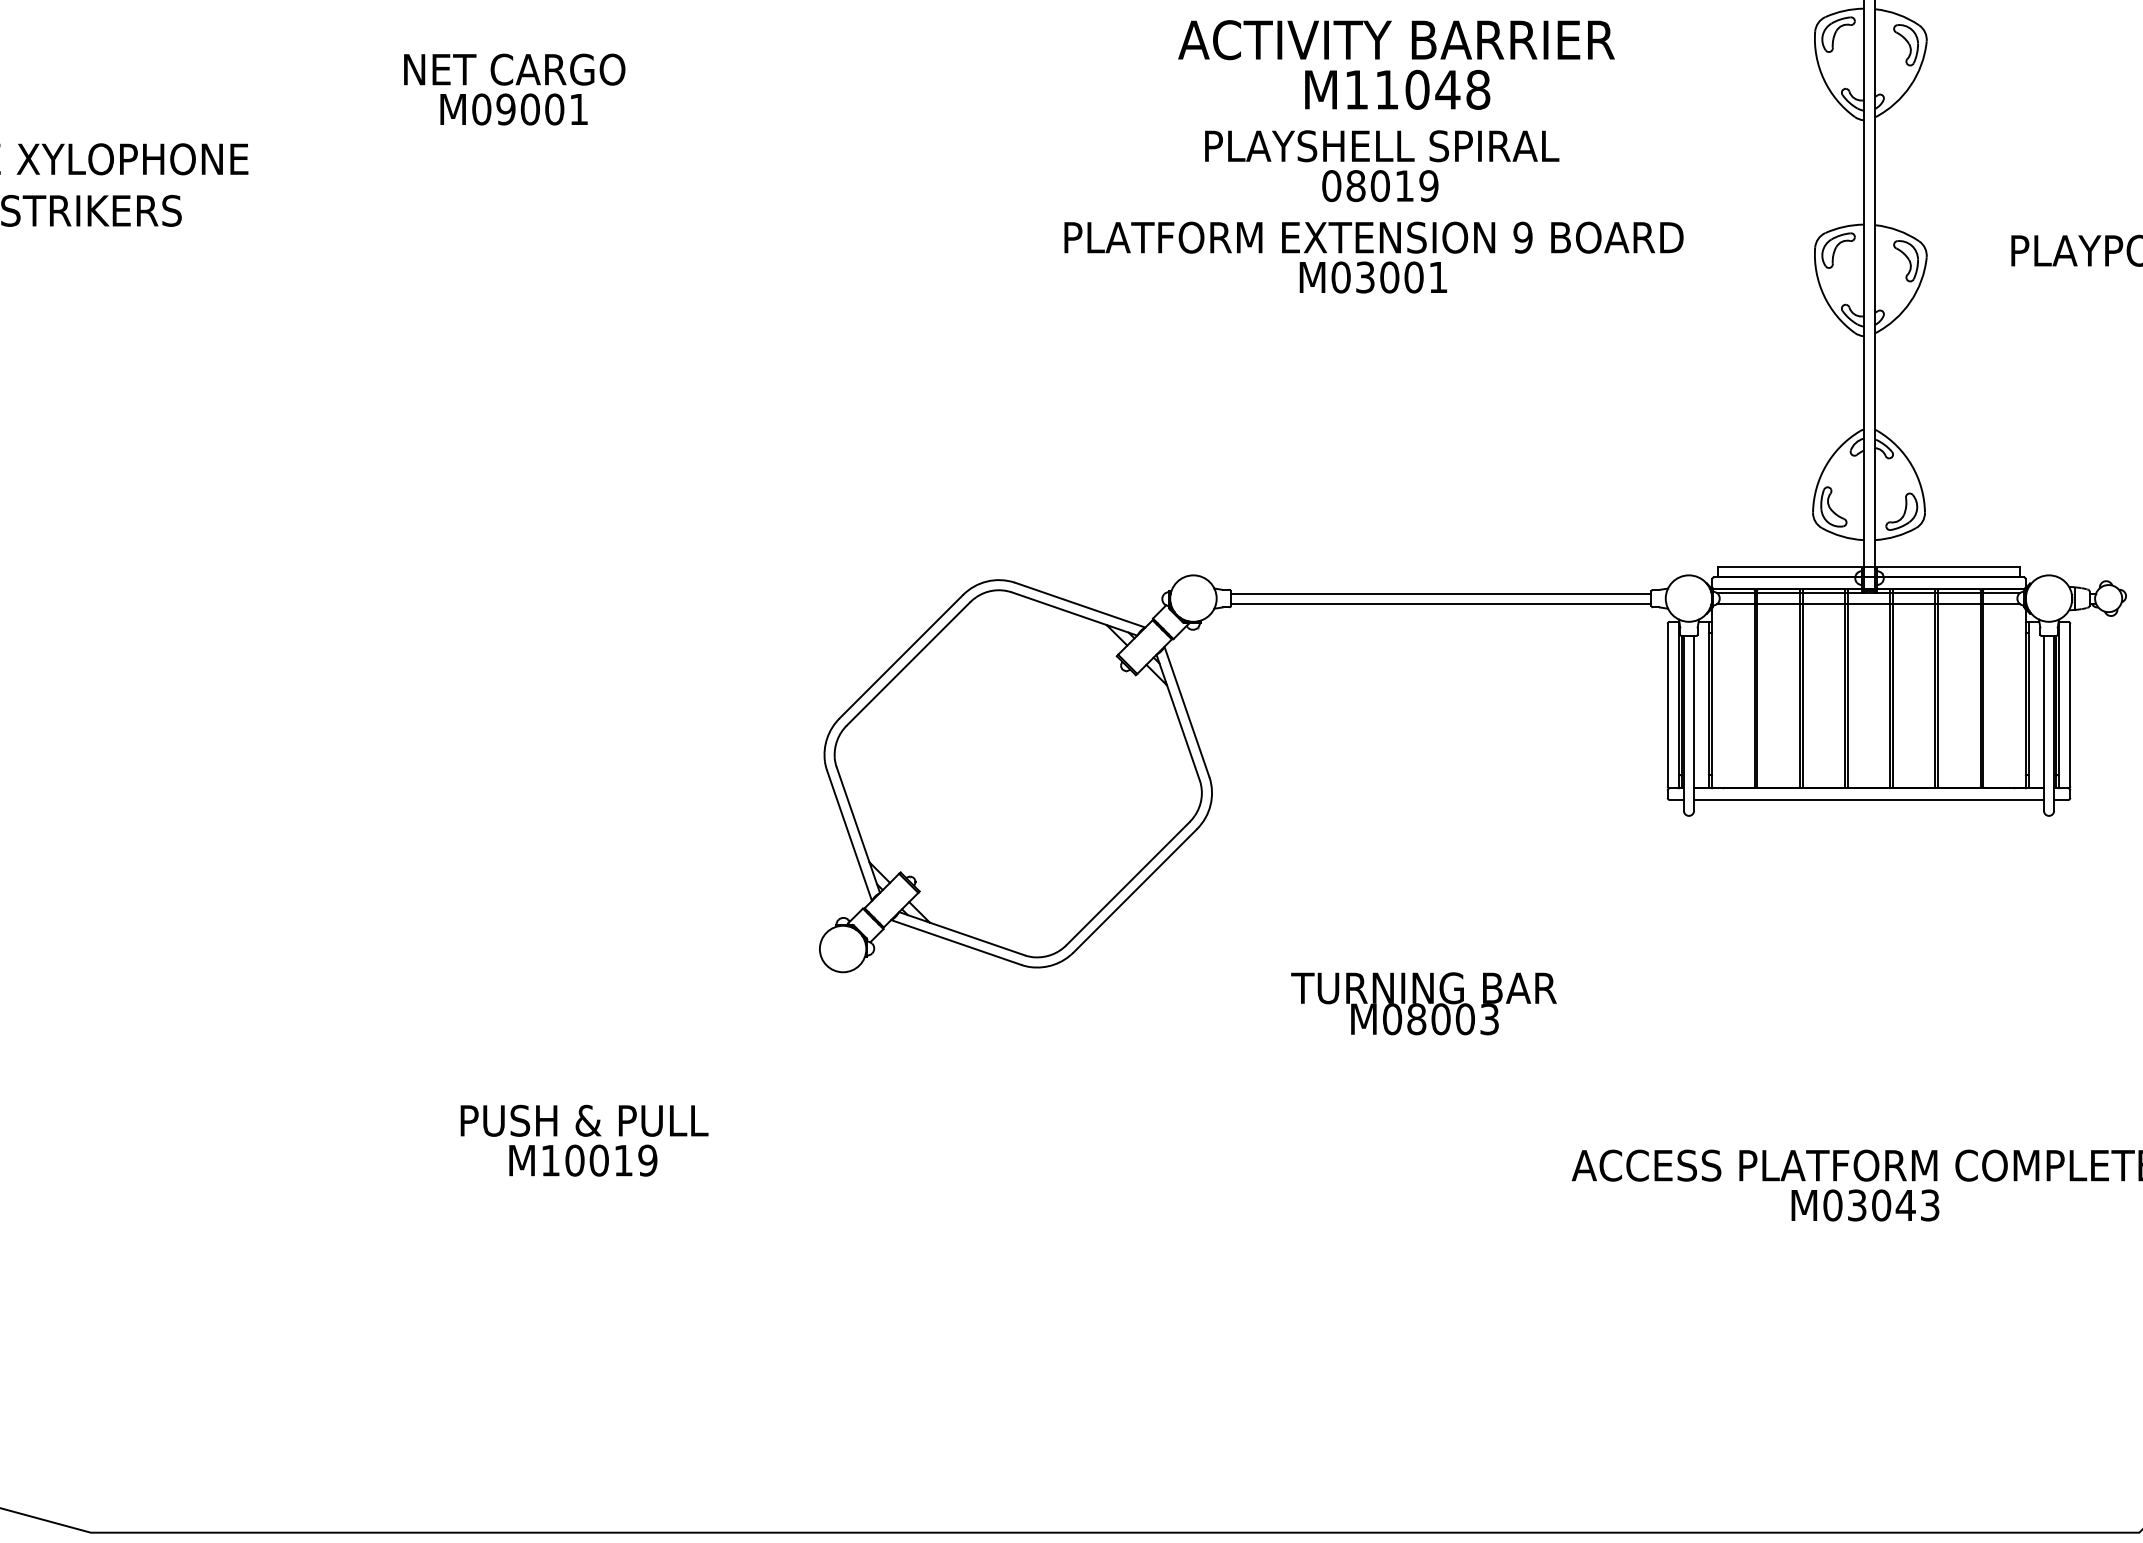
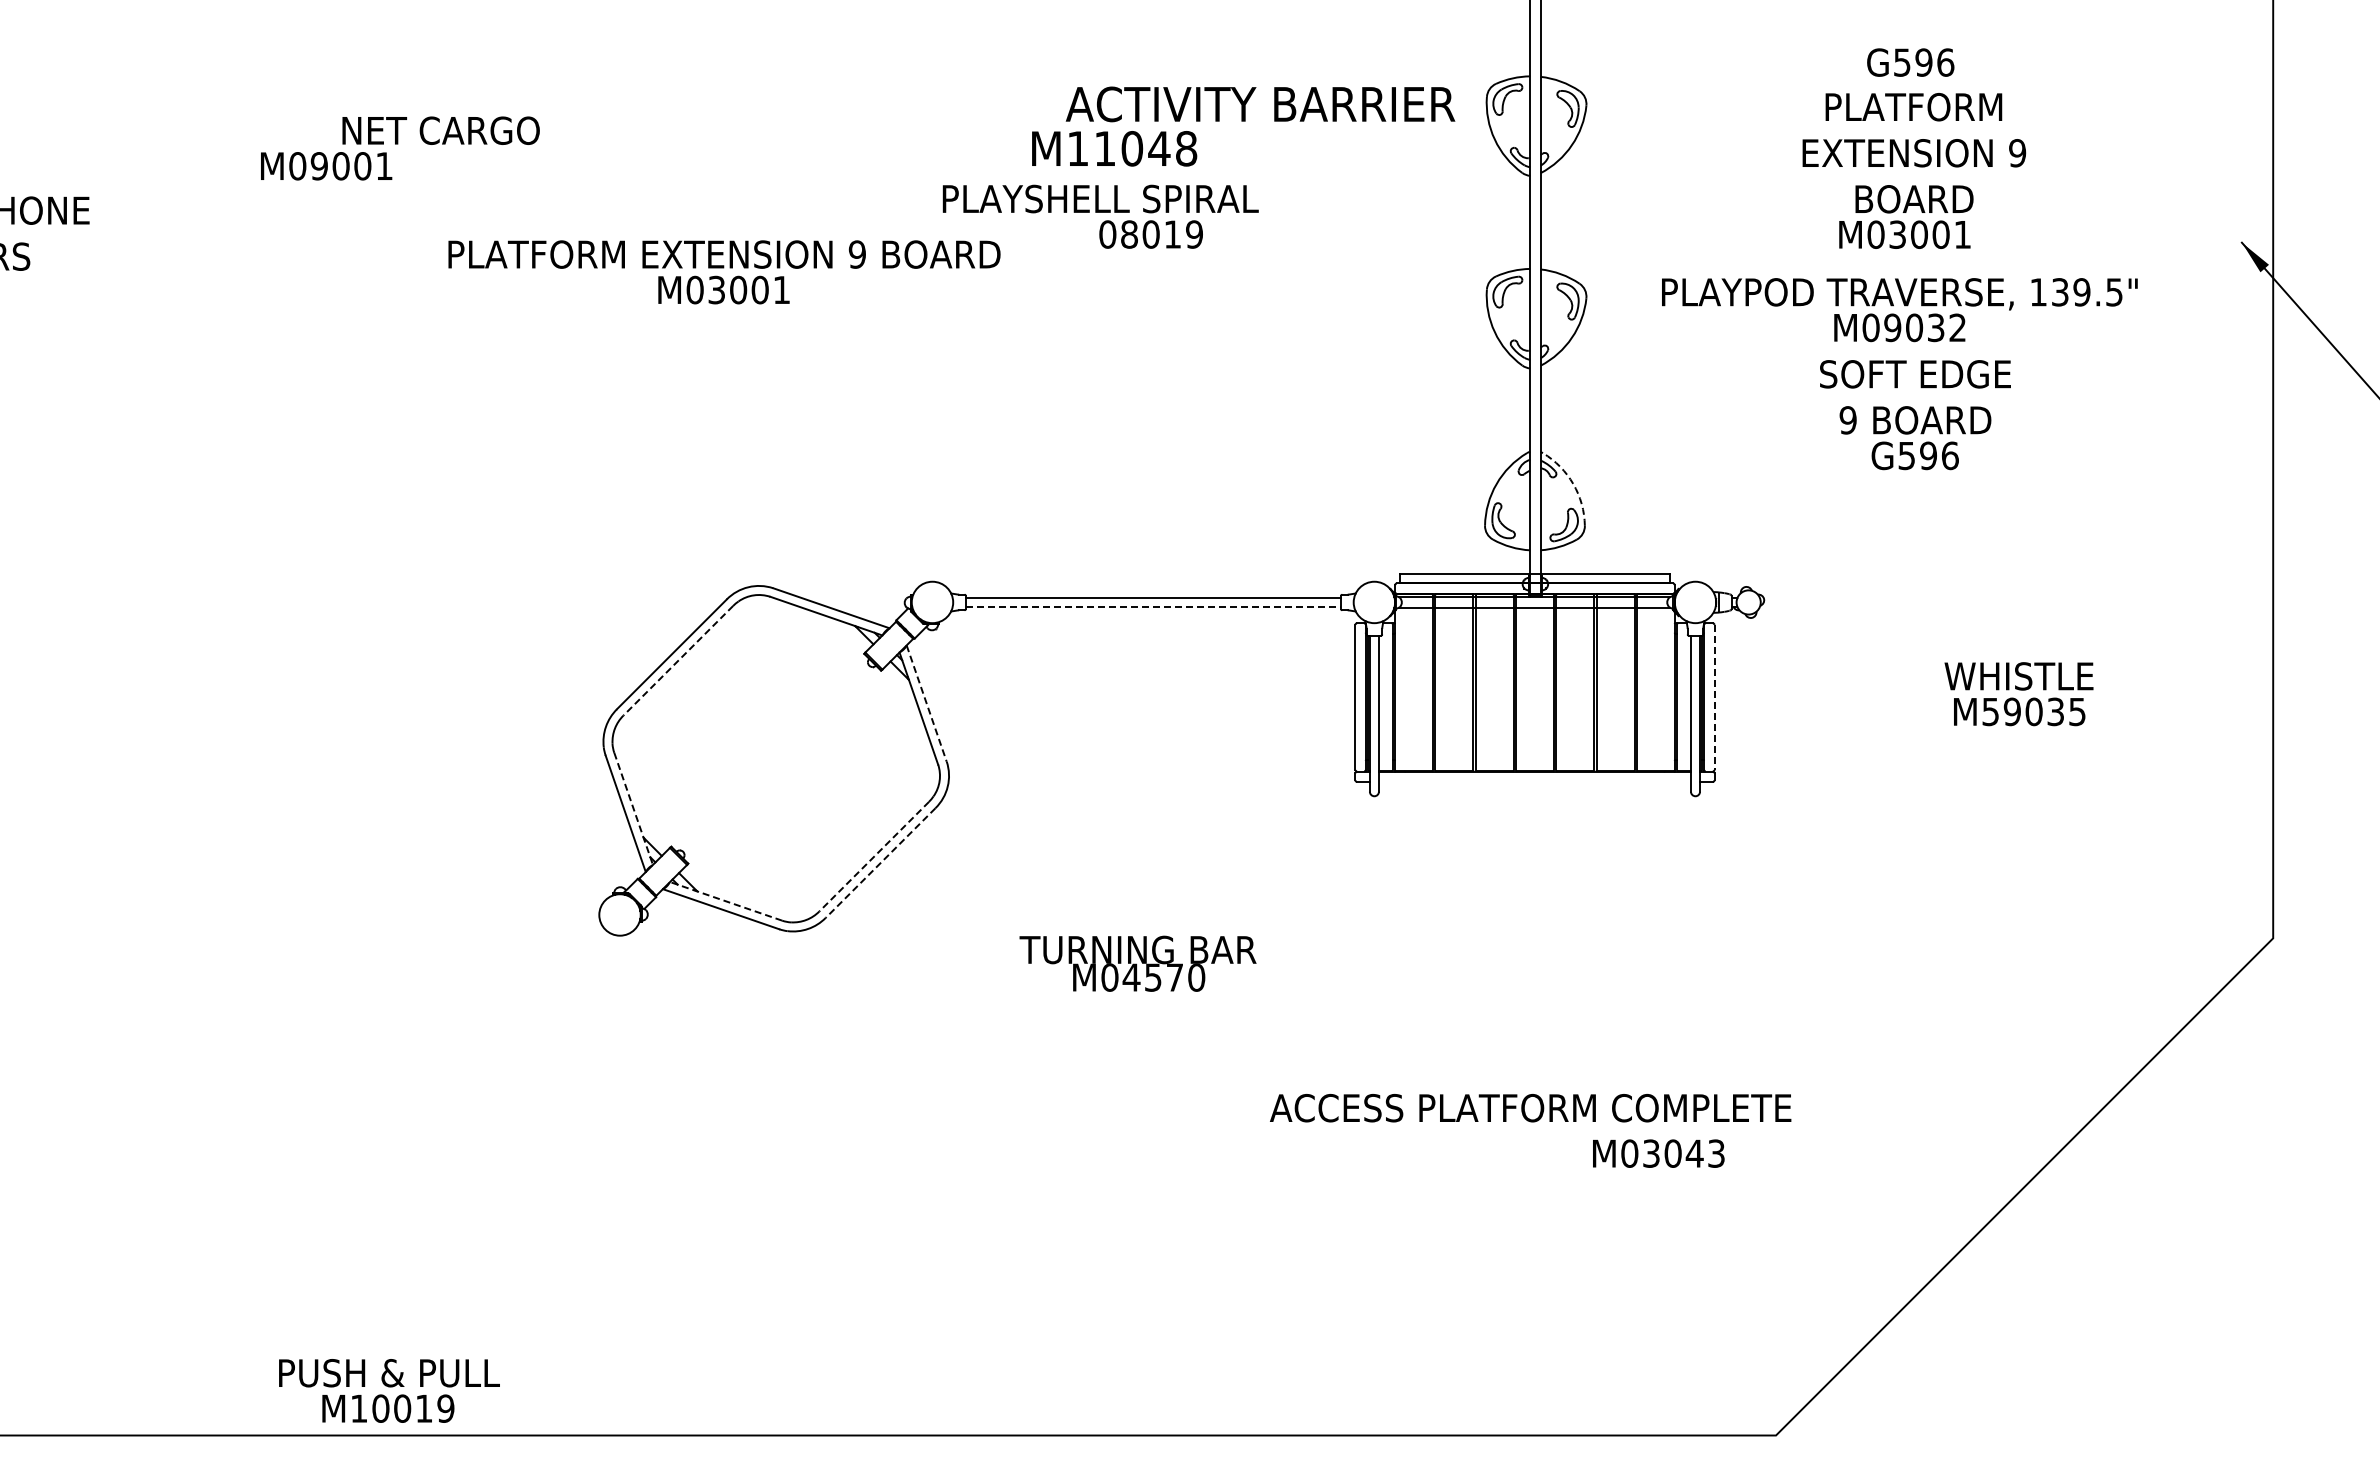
text: (1396, 40) -> (1260, 104), moved
text: (513, 69) -> (440, 130), moved
text: (1379, 186) -> (1150, 234), moved
text: (1374, 257) -> (724, 272), moved
arc: (1912, 466) -> (1573, 484), solid -> dashed
line: (1441, 604) -> (1153, 607), solid -> dashed
line: (908, 663) -> (678, 660), solid -> dashed
line: (2070, 705) -> (1714, 697), solid -> dashed
line: (1186, 713) -> (926, 704), solid -> dashed
line: (1868, 800) -> (1534, 782), removed
line: (858, 830) -> (633, 809), solid -> dashed
line: (1128, 883) -> (874, 856), solid -> dashed
line: (1135, 891) -> (880, 863), solid -> dashed
line: (961, 933) -> (725, 901), solid -> dashed
text: (1452, 1019) -> (1163, 977), M08003 -> M04570
text: (584, 1140) -> (389, 1390), moved
text: (1865, 1205) -> (1658, 1153), moved

